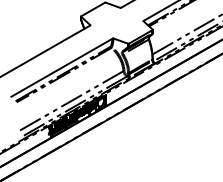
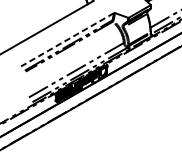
line: (61, 67) -> (67, 39), solid -> dashed

